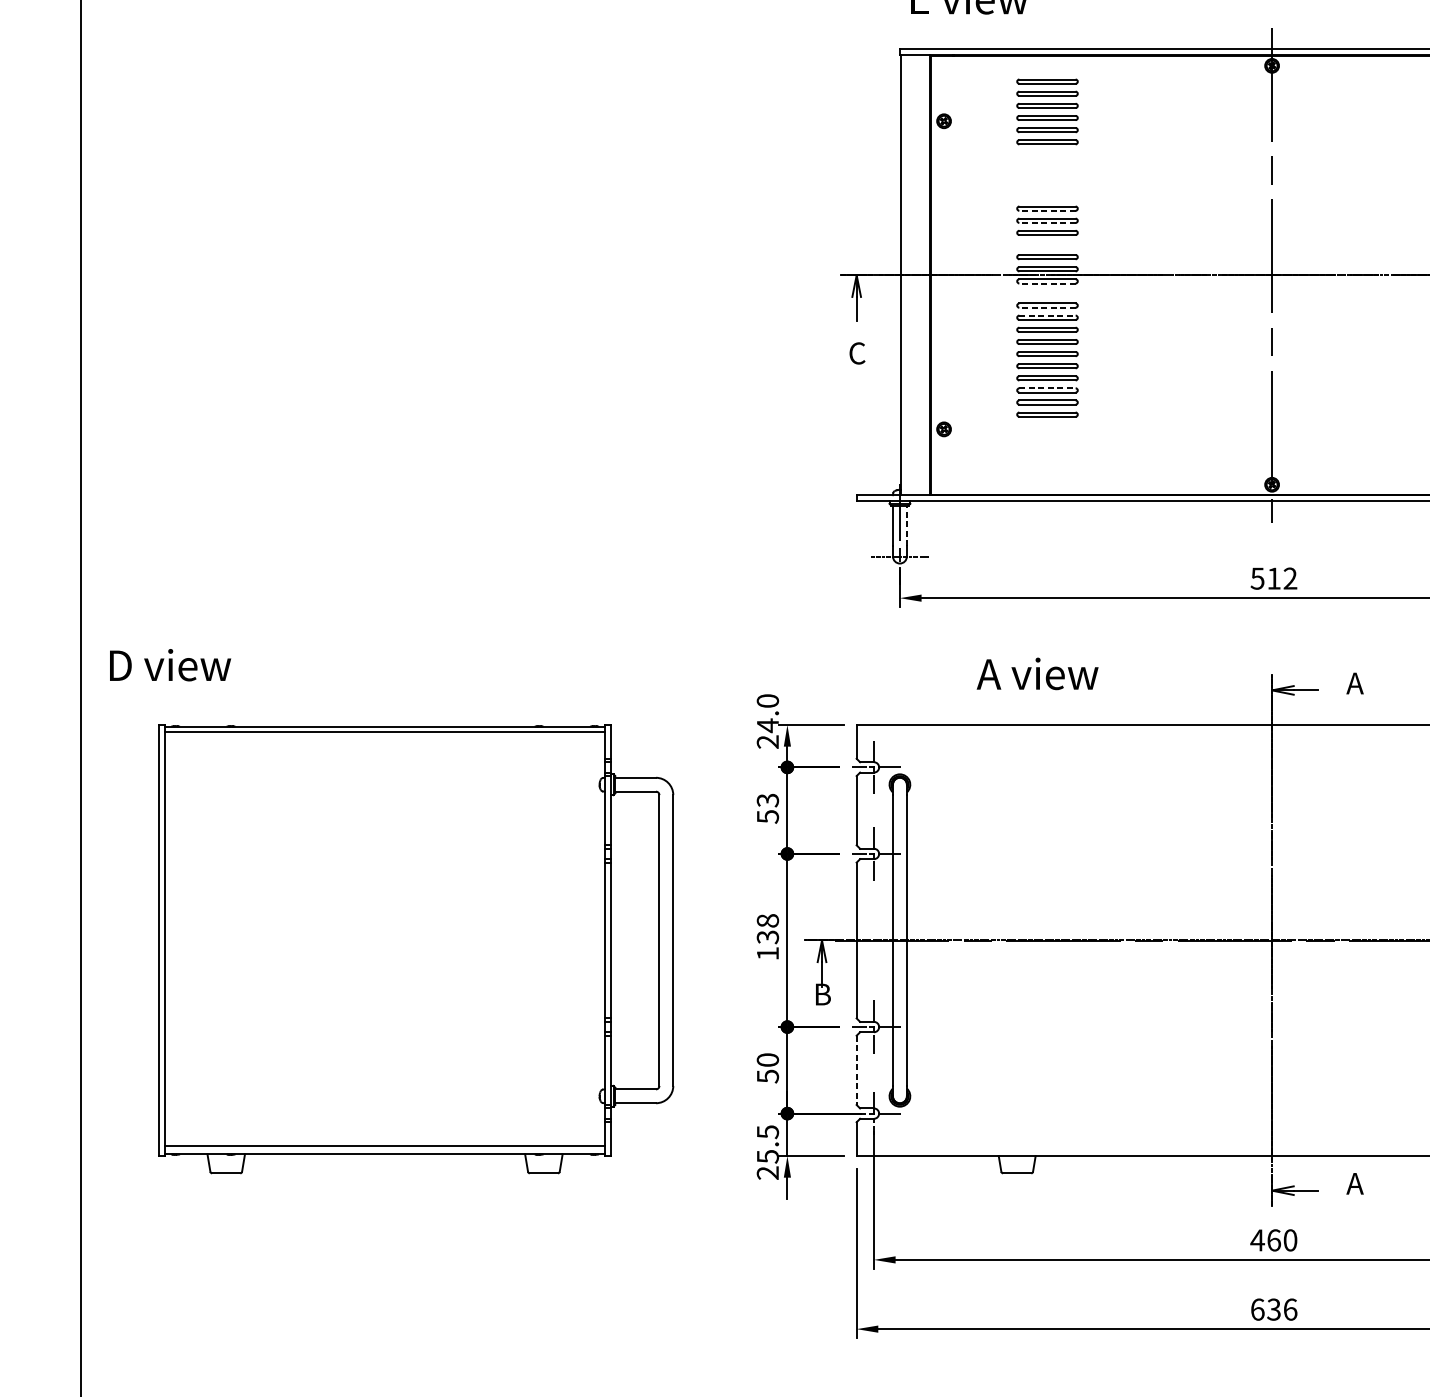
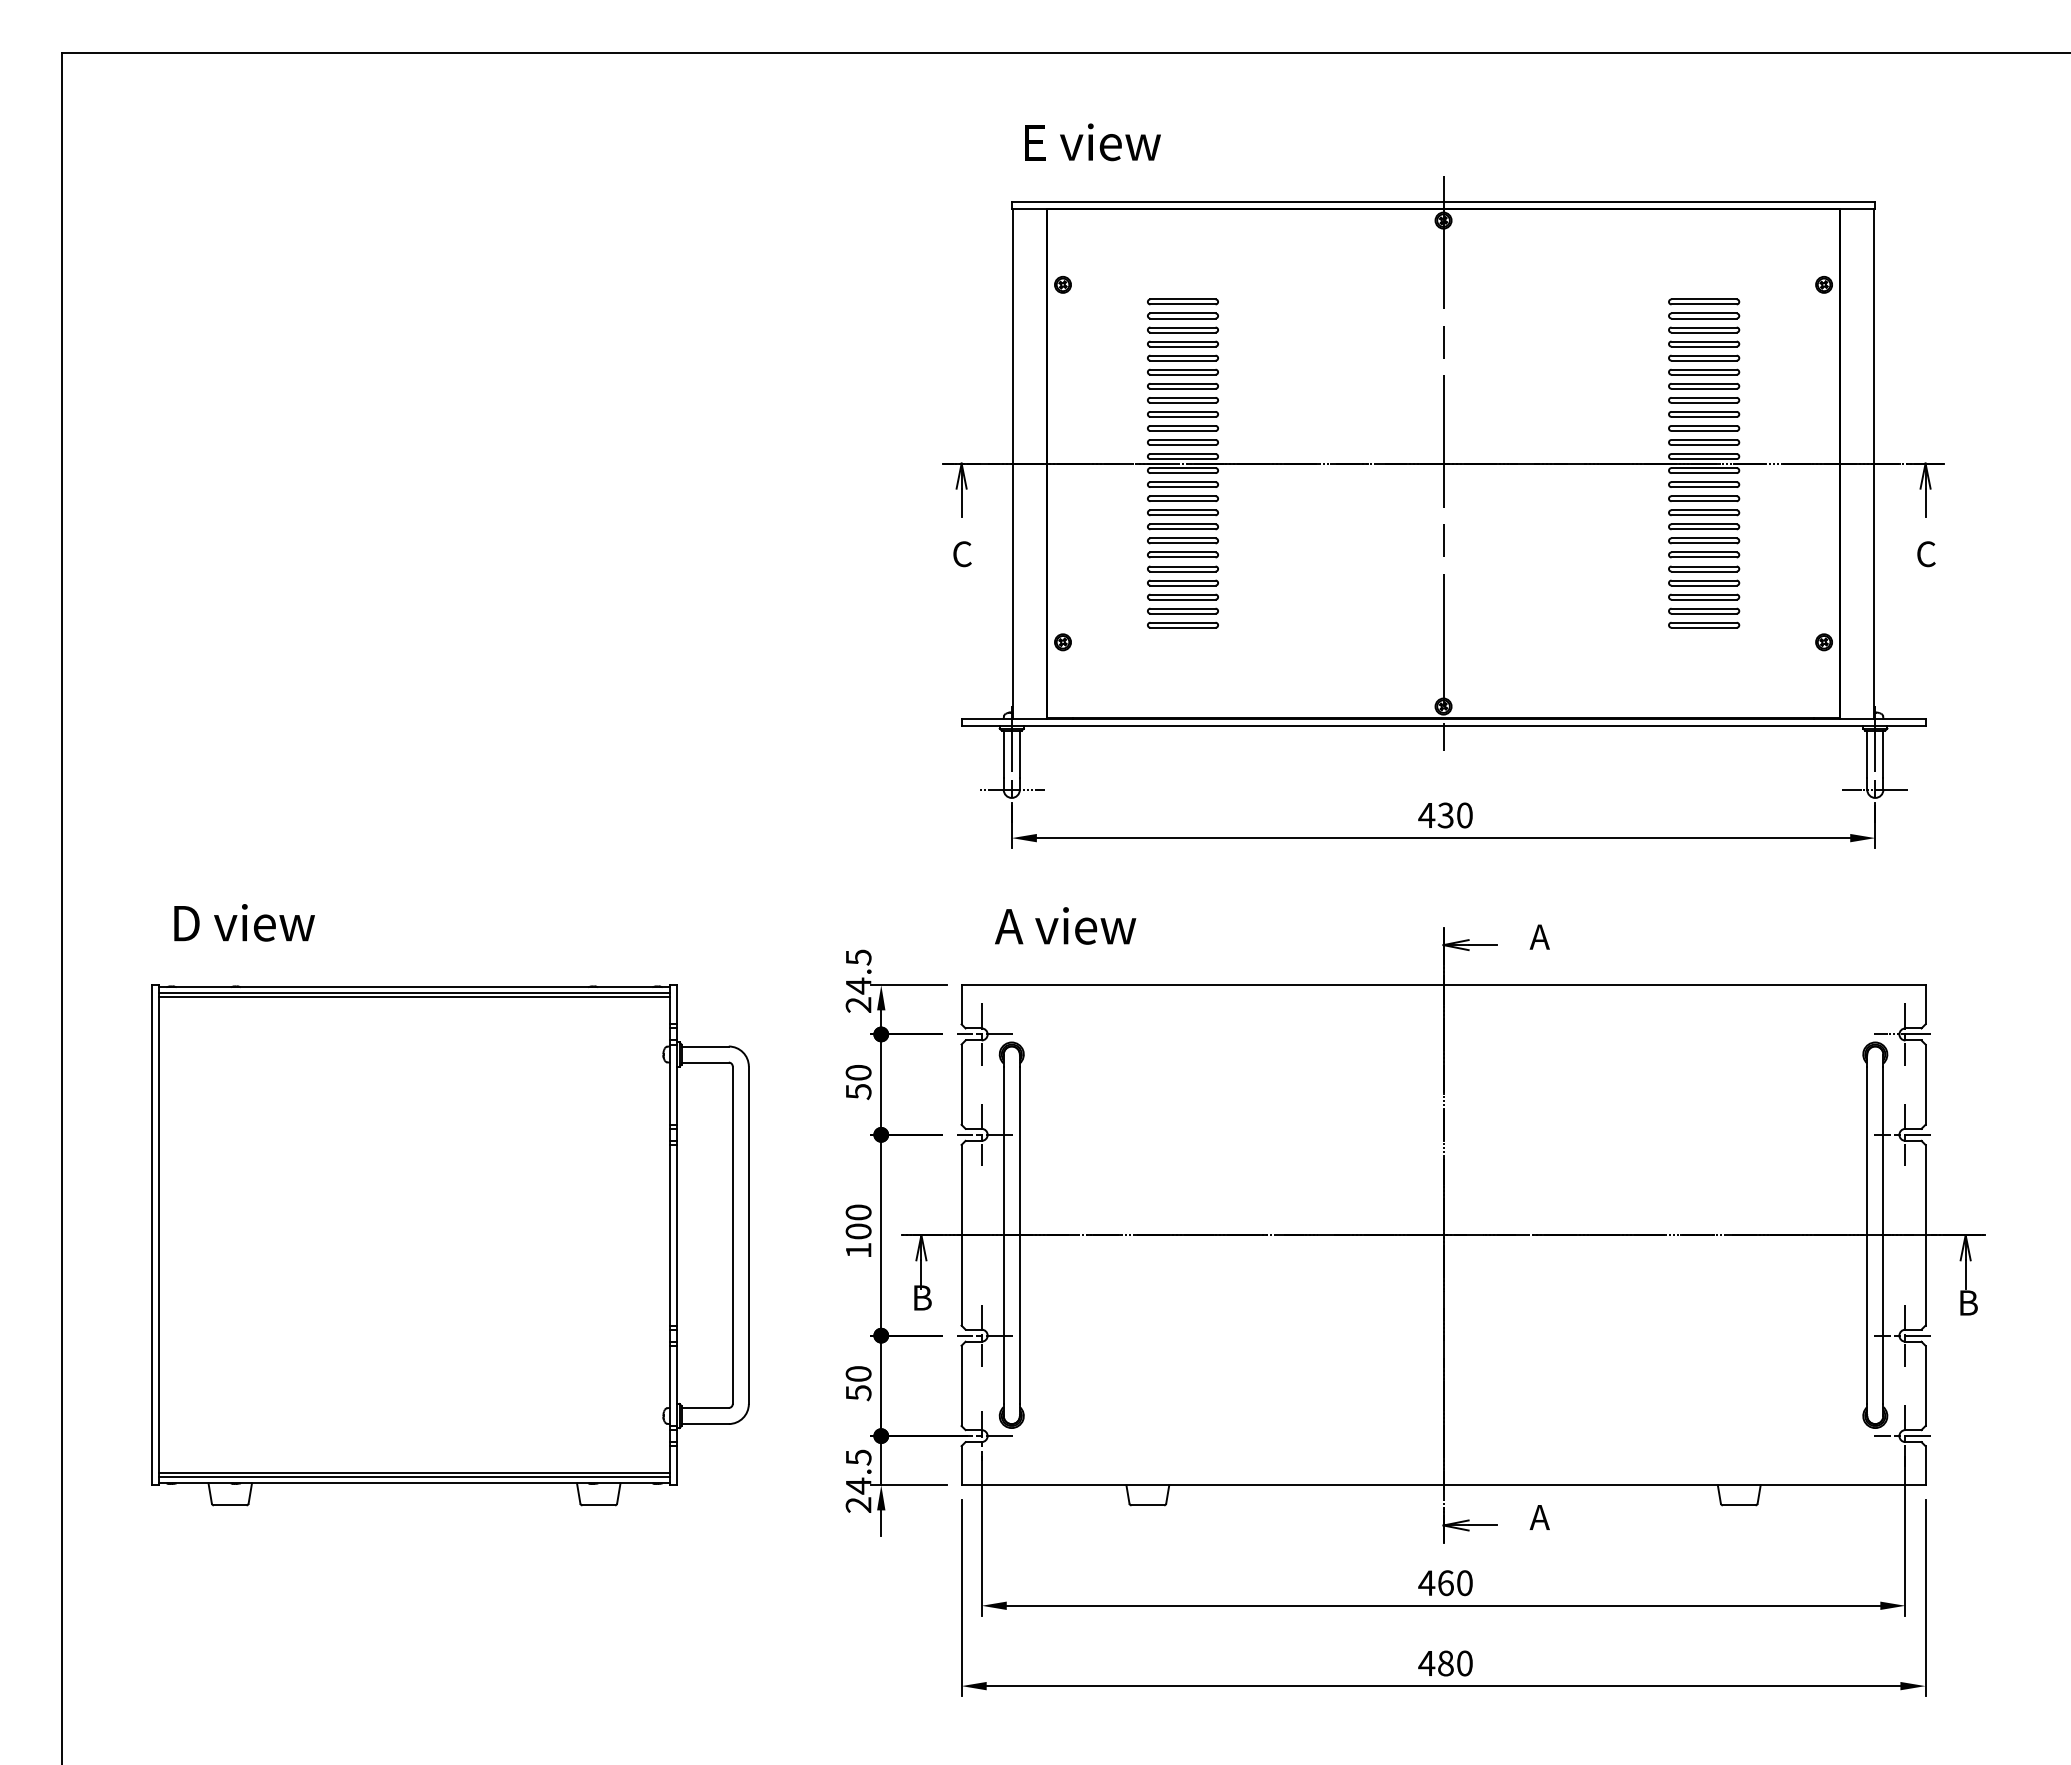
part: (1047, 111) -> (1182, 336), moved
line: (1047, 210) -> (1183, 388), dashed -> solid
line: (1047, 222) -> (1183, 402), dashed -> solid
part: (1047, 245) -> (1182, 428), added
line: (1047, 283) -> (1183, 473), dashed -> solid
part: (1047, 293) -> (1182, 484), added
line: (1047, 308) -> (1183, 501), dashed -> solid
line: (1047, 315) -> (1183, 510), dashed -> solid
line: (1047, 388) -> (1183, 594), dashed -> solid
line: (906, 526) -> (1019, 754), dashed -> solid
text: (1273, 578) -> (1445, 815), 512 -> 430
text: (170, 664) -> (244, 922), moved
text: (1037, 673) -> (1065, 925), moved
text: (767, 701) -> (858, 957), 24.0 -> 24.5
line: (385, 735) -> (414, 997), added
text: (767, 800) -> (858, 1072), 53 -> 50
text: (767, 928) -> (858, 1221), 138 -> 100
line: (856, 1070) -> (961, 1386), dashed -> solid
line: (385, 1149) -> (414, 1477), added
text: (767, 1156) -> (858, 1485), 25.5 -> 24.5
text: (1273, 1309) -> (1445, 1663), 636 -> 480

